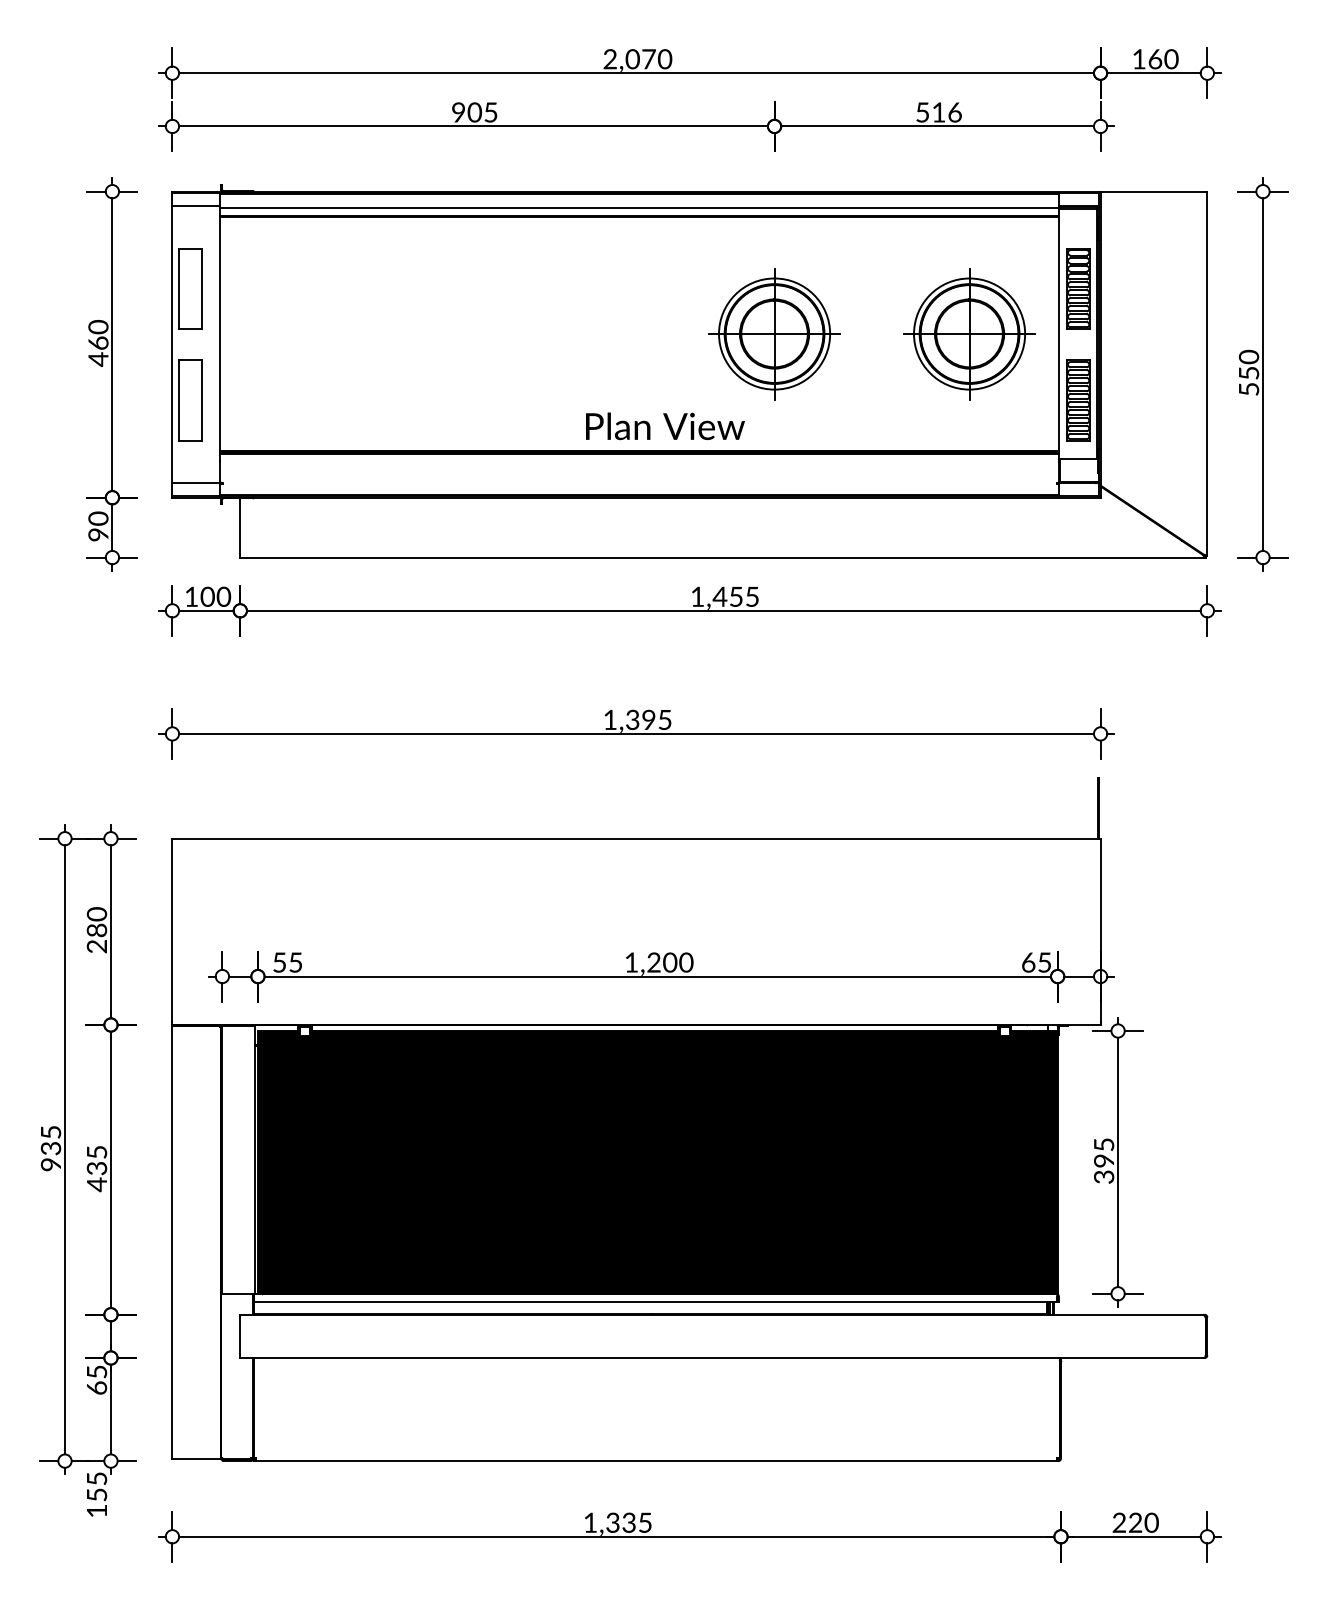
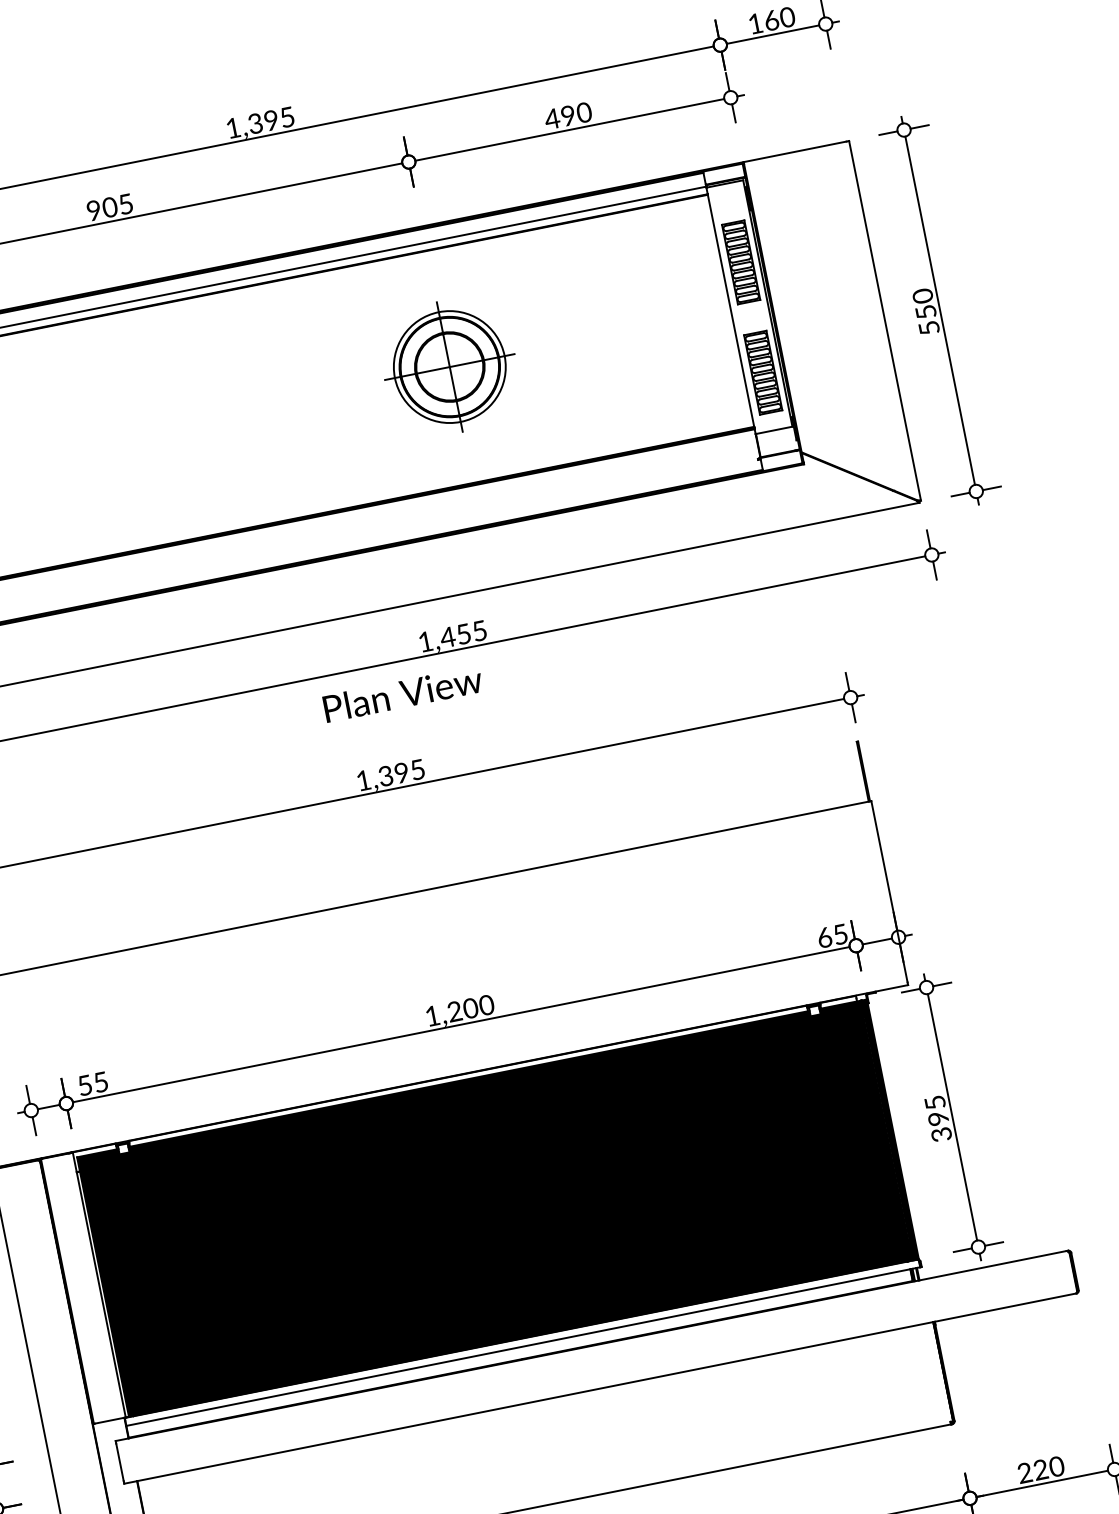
text: (637, 59) -> (260, 122), 2,070 -> 1,395
text: (938, 112) -> (567, 115), 516 -> 490
part: (969, 334) -> (642, 329), removed
text: (665, 426) -> (403, 694), moved

